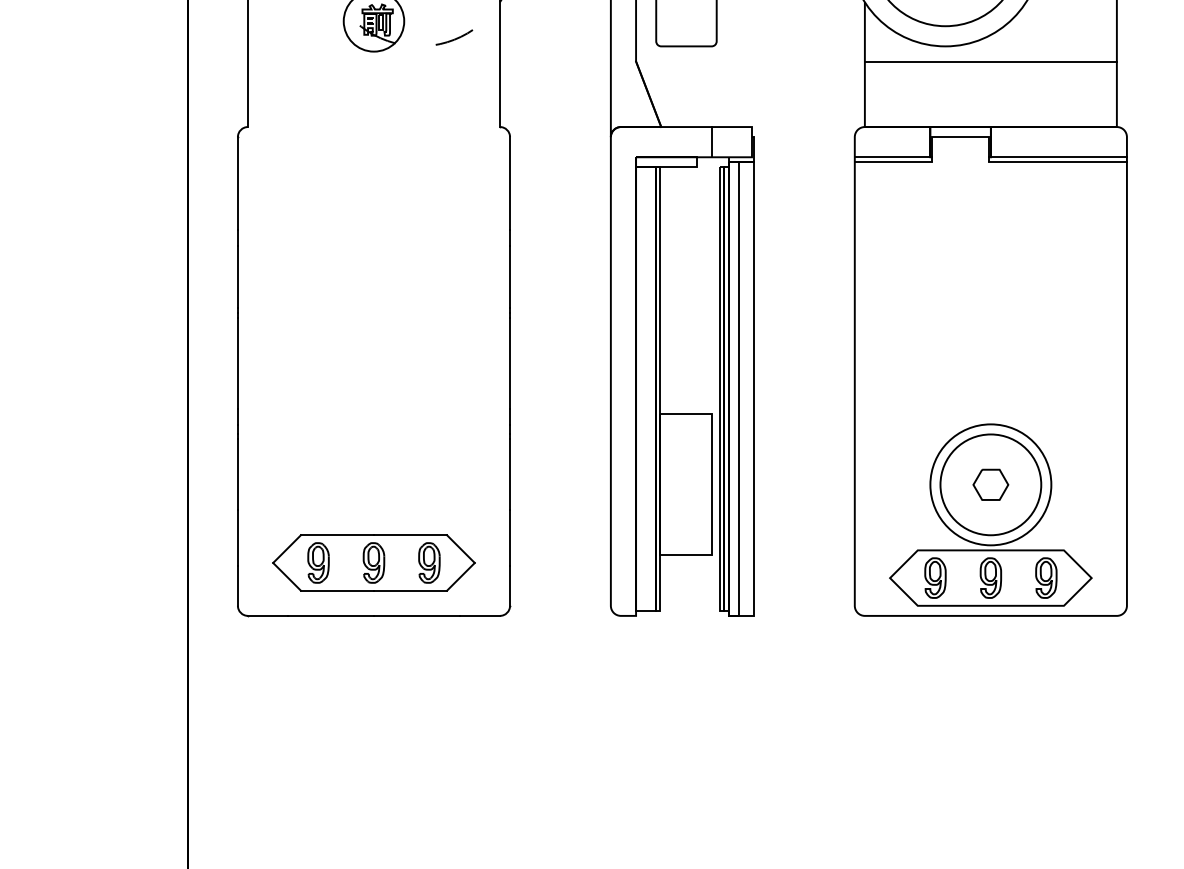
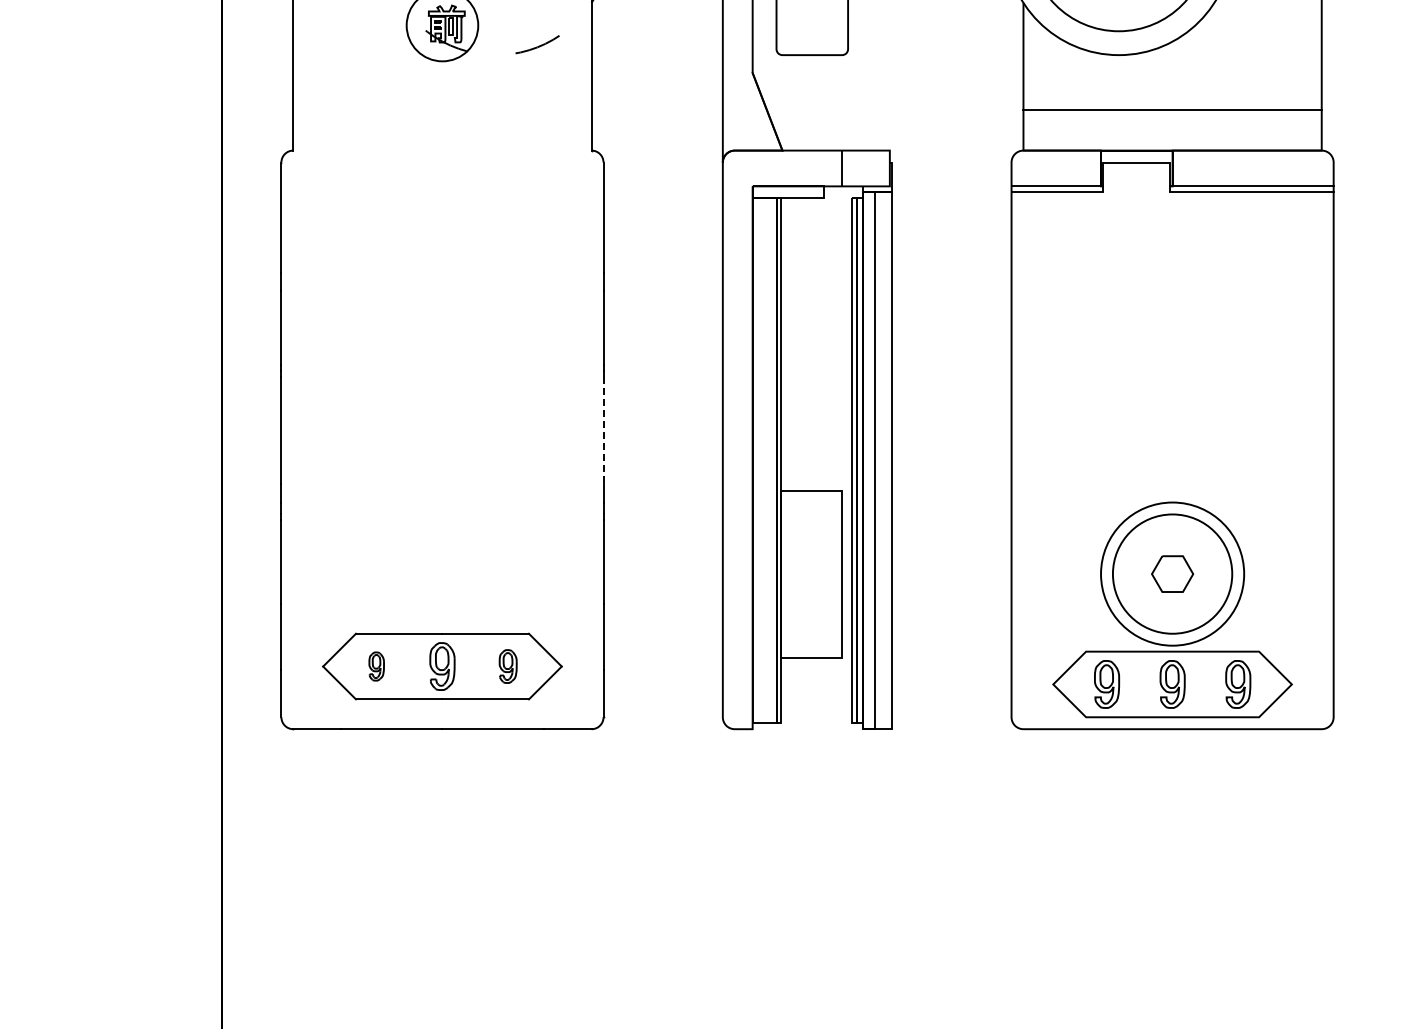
line: (990, 61) -> (1172, 110), moved
line: (510, 363) -> (603, 430), solid -> dashed
part: (318, 562) -> (376, 666), size x0.6
part: (429, 562) -> (508, 666), size x0.7

